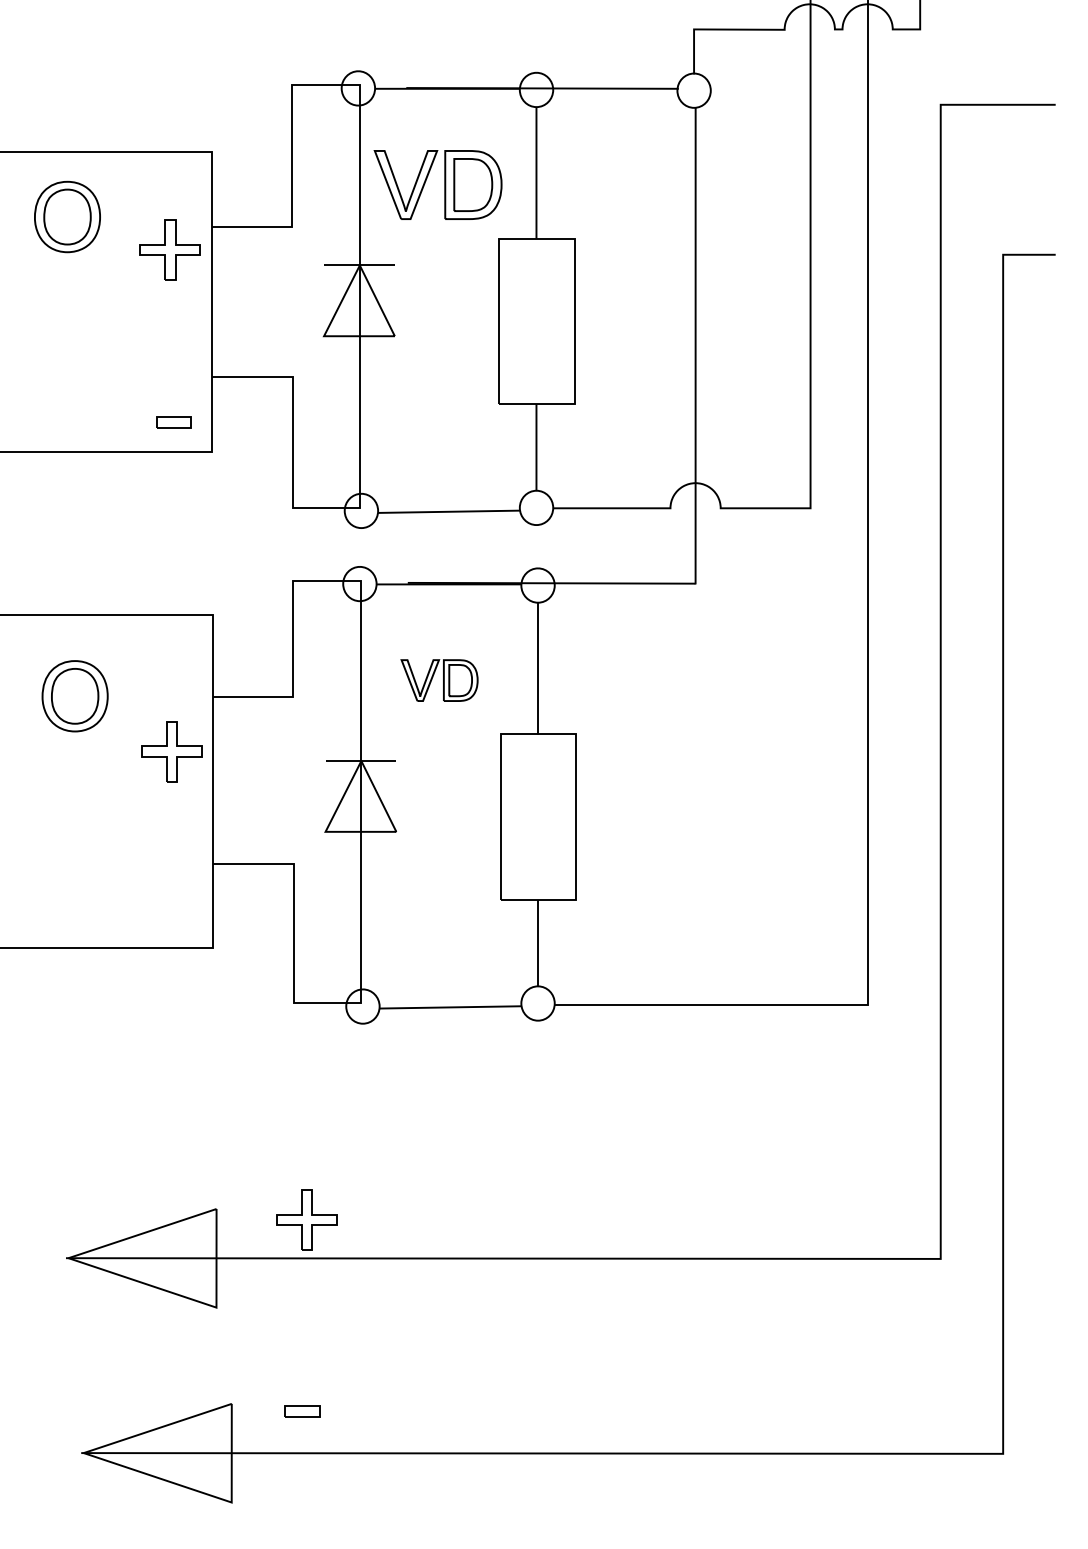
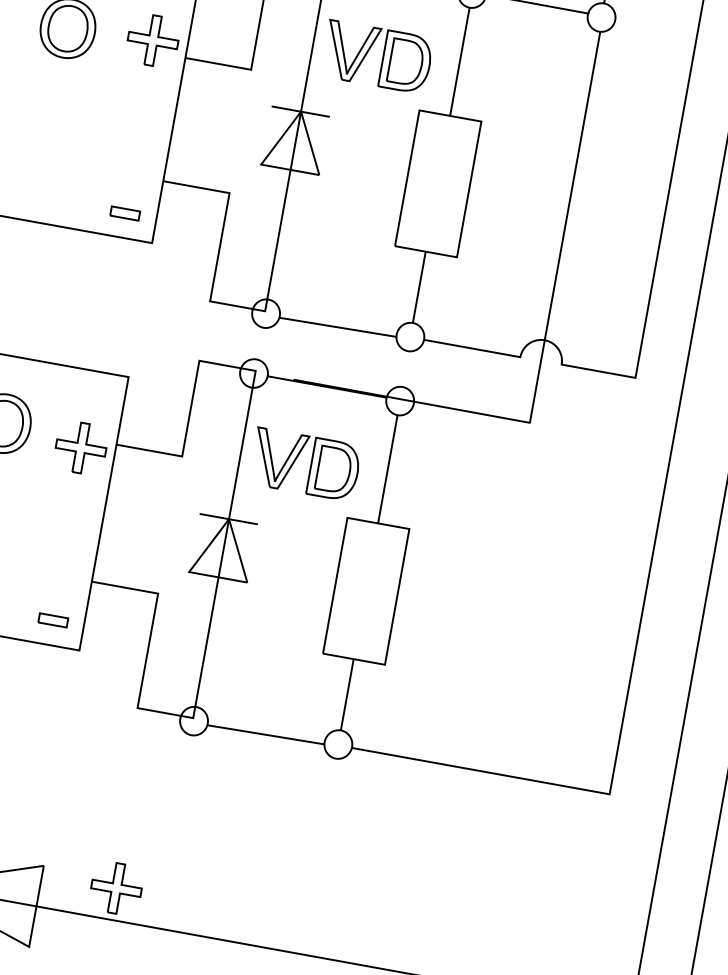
part: (169, 249) -> (152, 40), moved
part: (439, 680) -> (305, 464), size x1.67
part: (171, 751) -> (80, 447), moved
part: (175, 917) -> (53, 620), added

